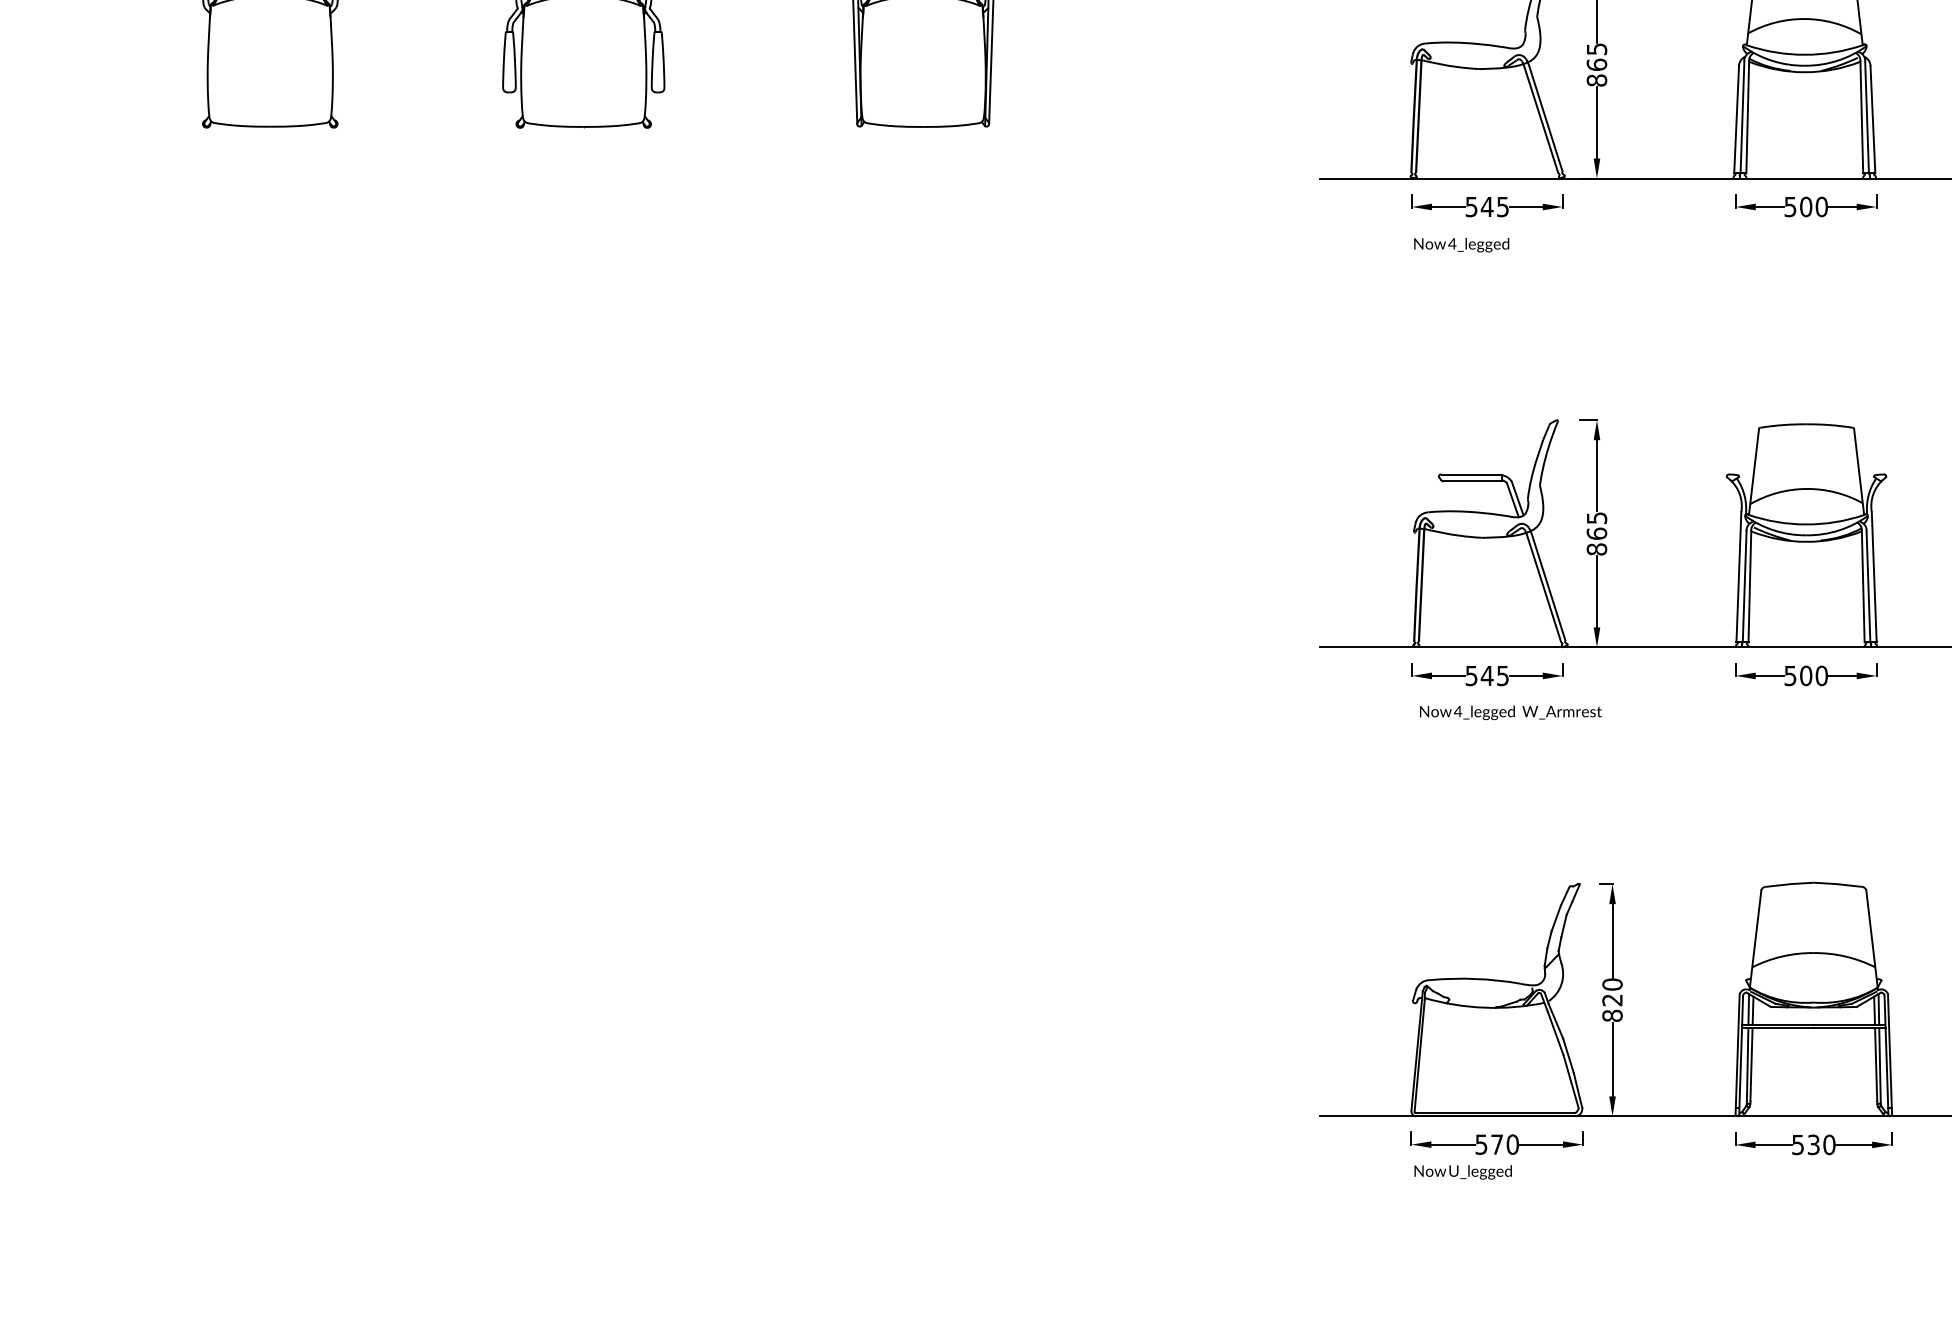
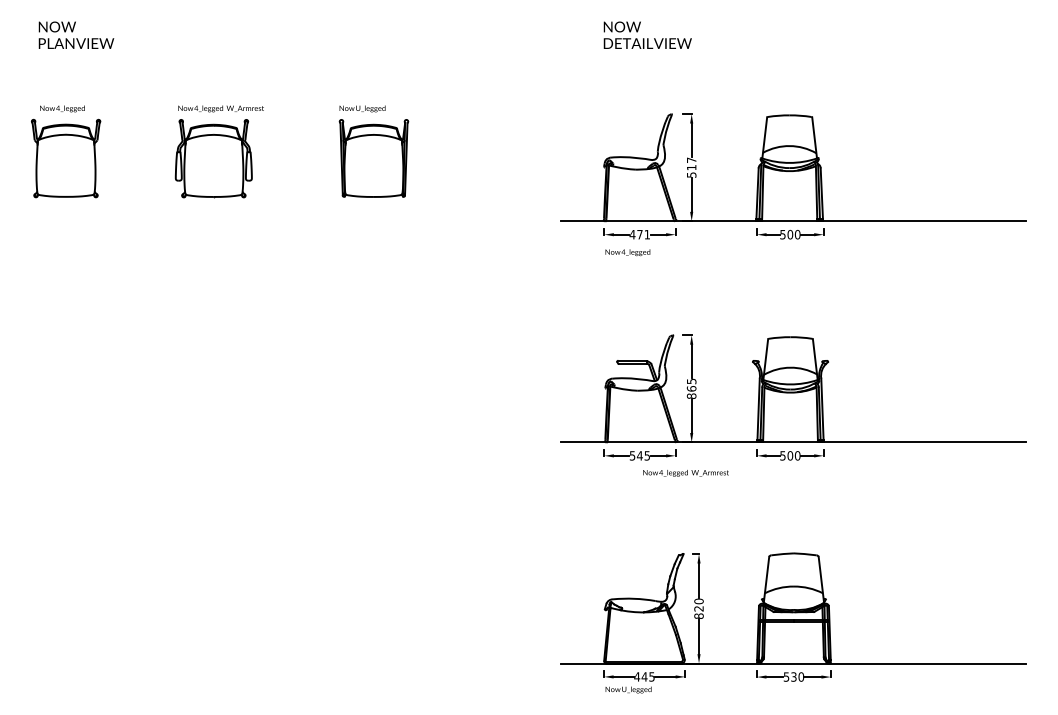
text: (1596, 64) -> (691, 167), 865 -> 517
text: (1486, 206) -> (639, 234), 545 -> 471
text: (1509, 713) -> (685, 473), moved
text: (1496, 1143) -> (644, 676), 570 -> 445

